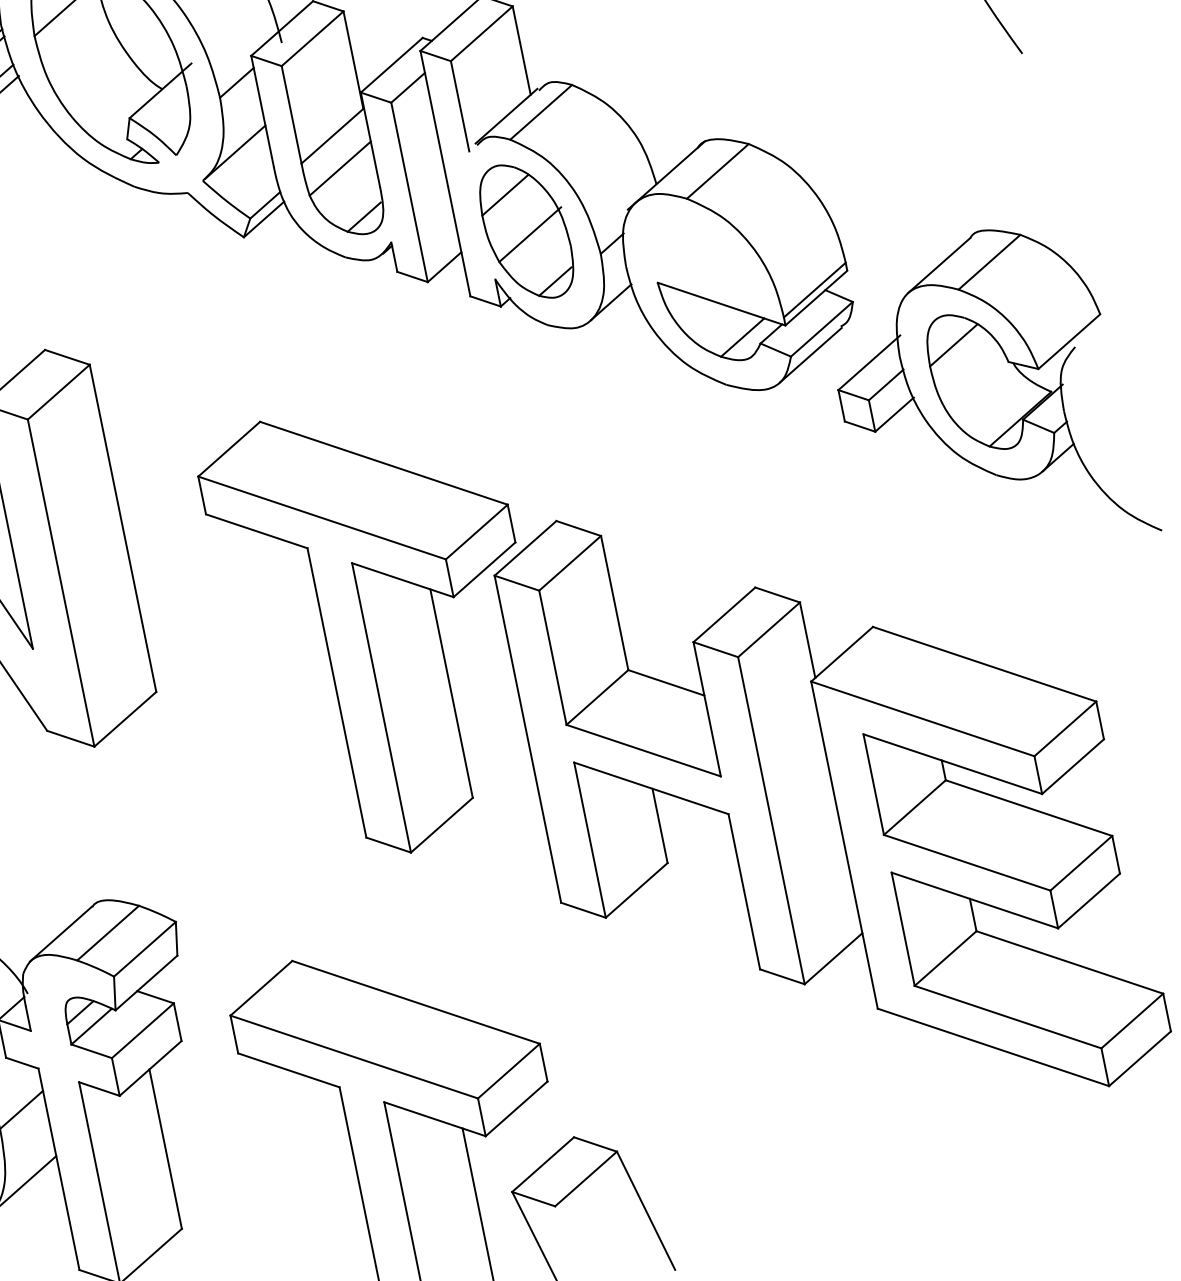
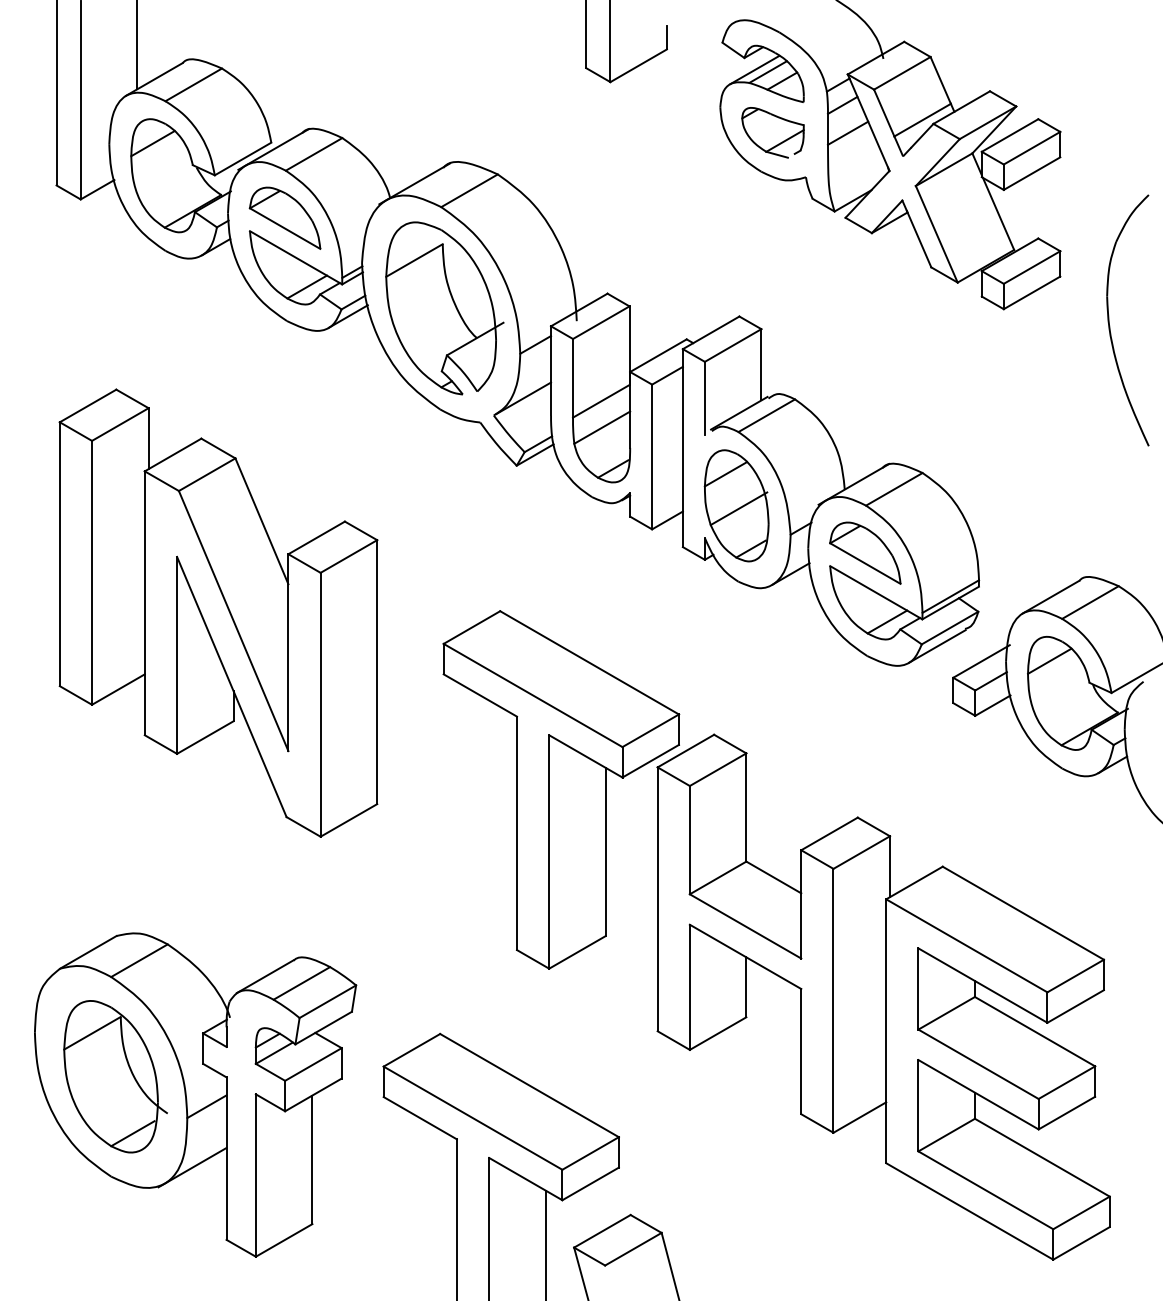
part: (698, 256) -> (865, 552), added

